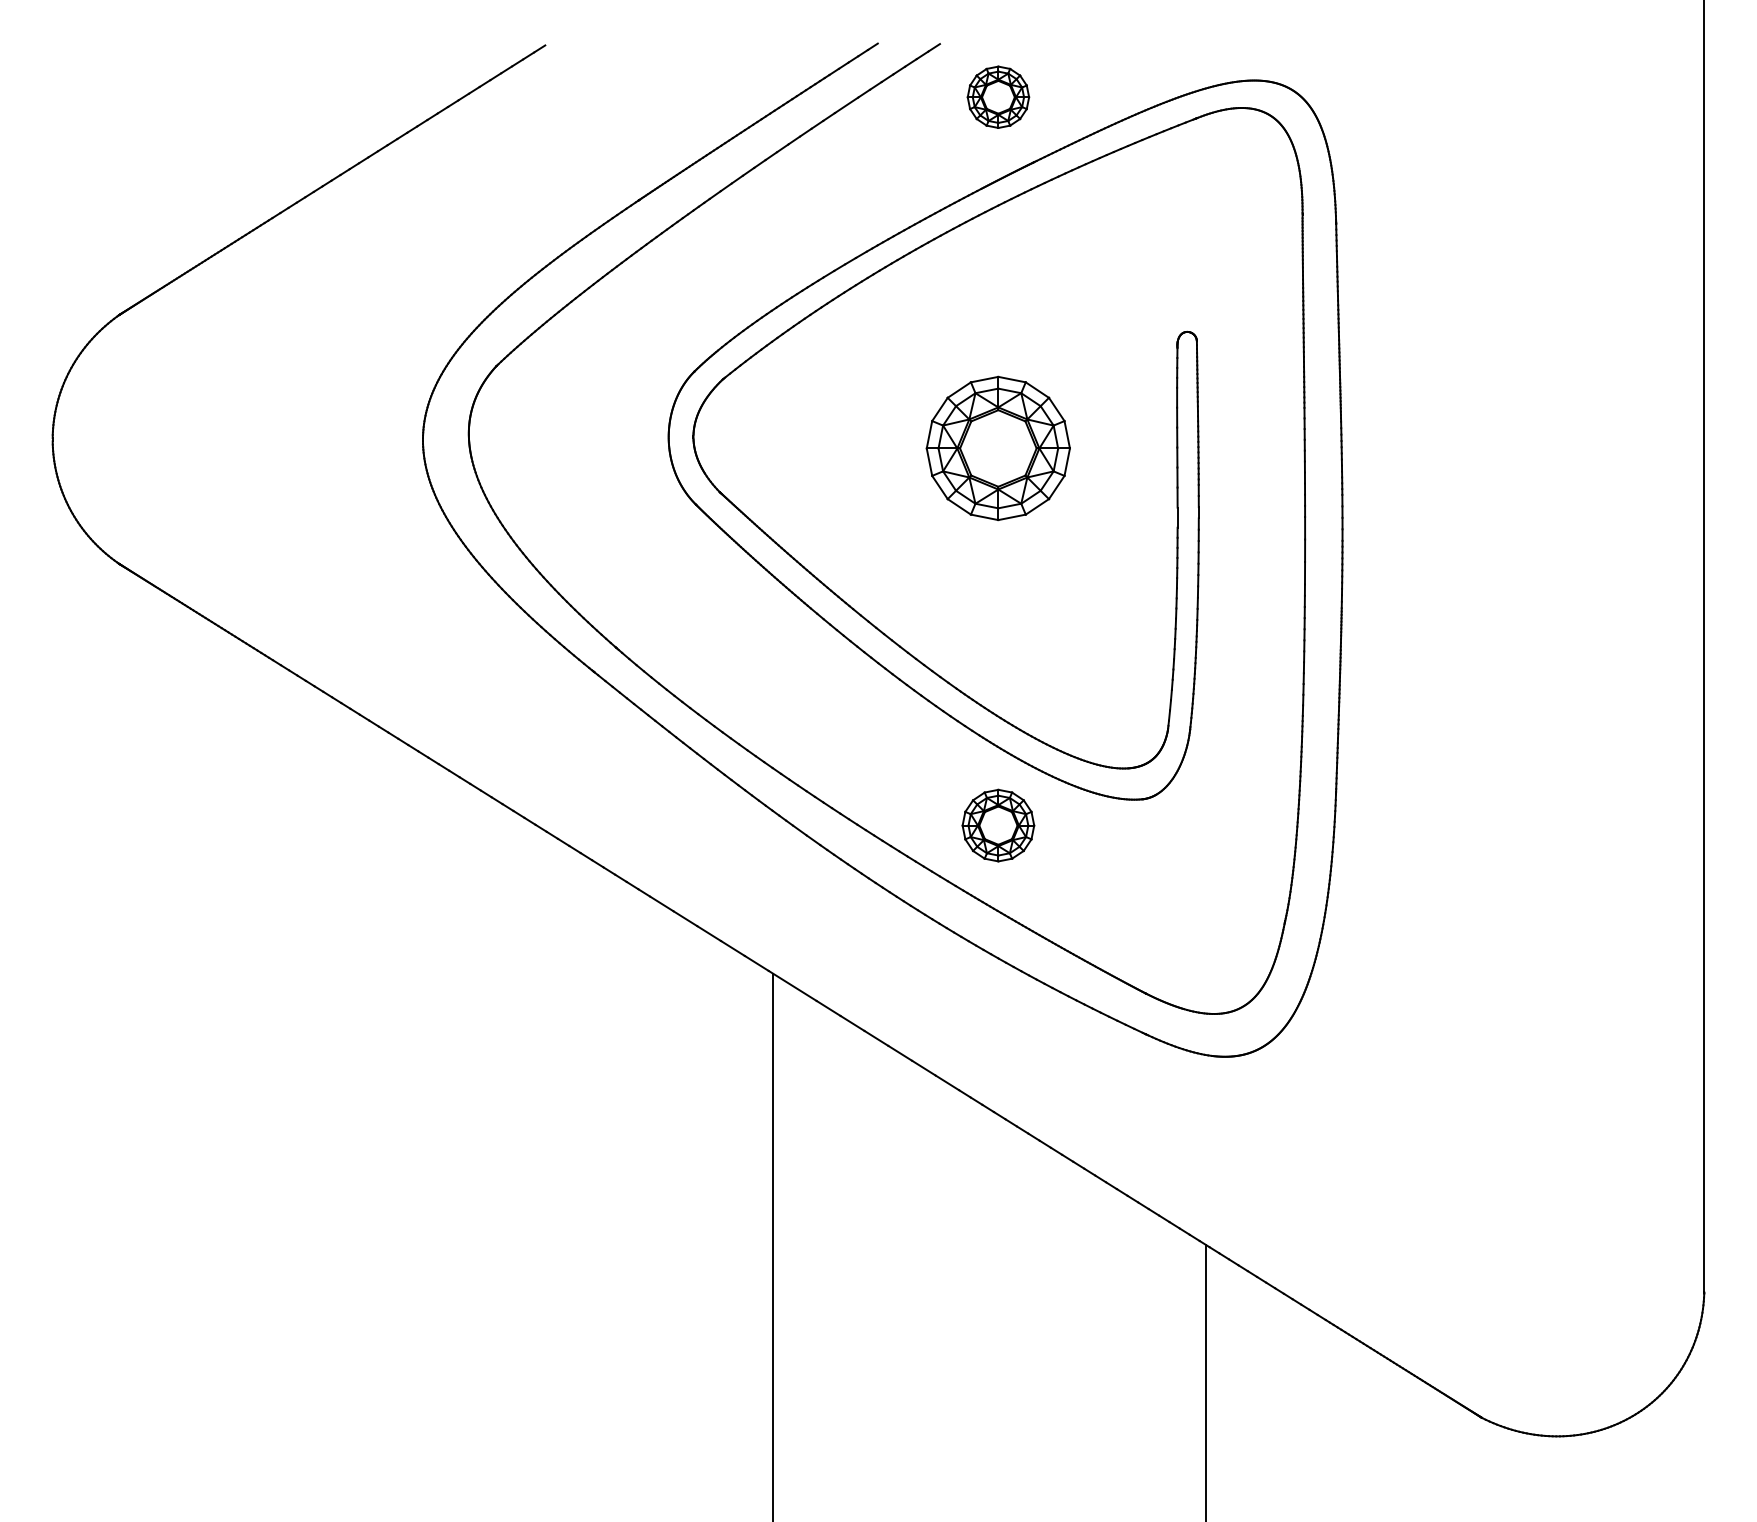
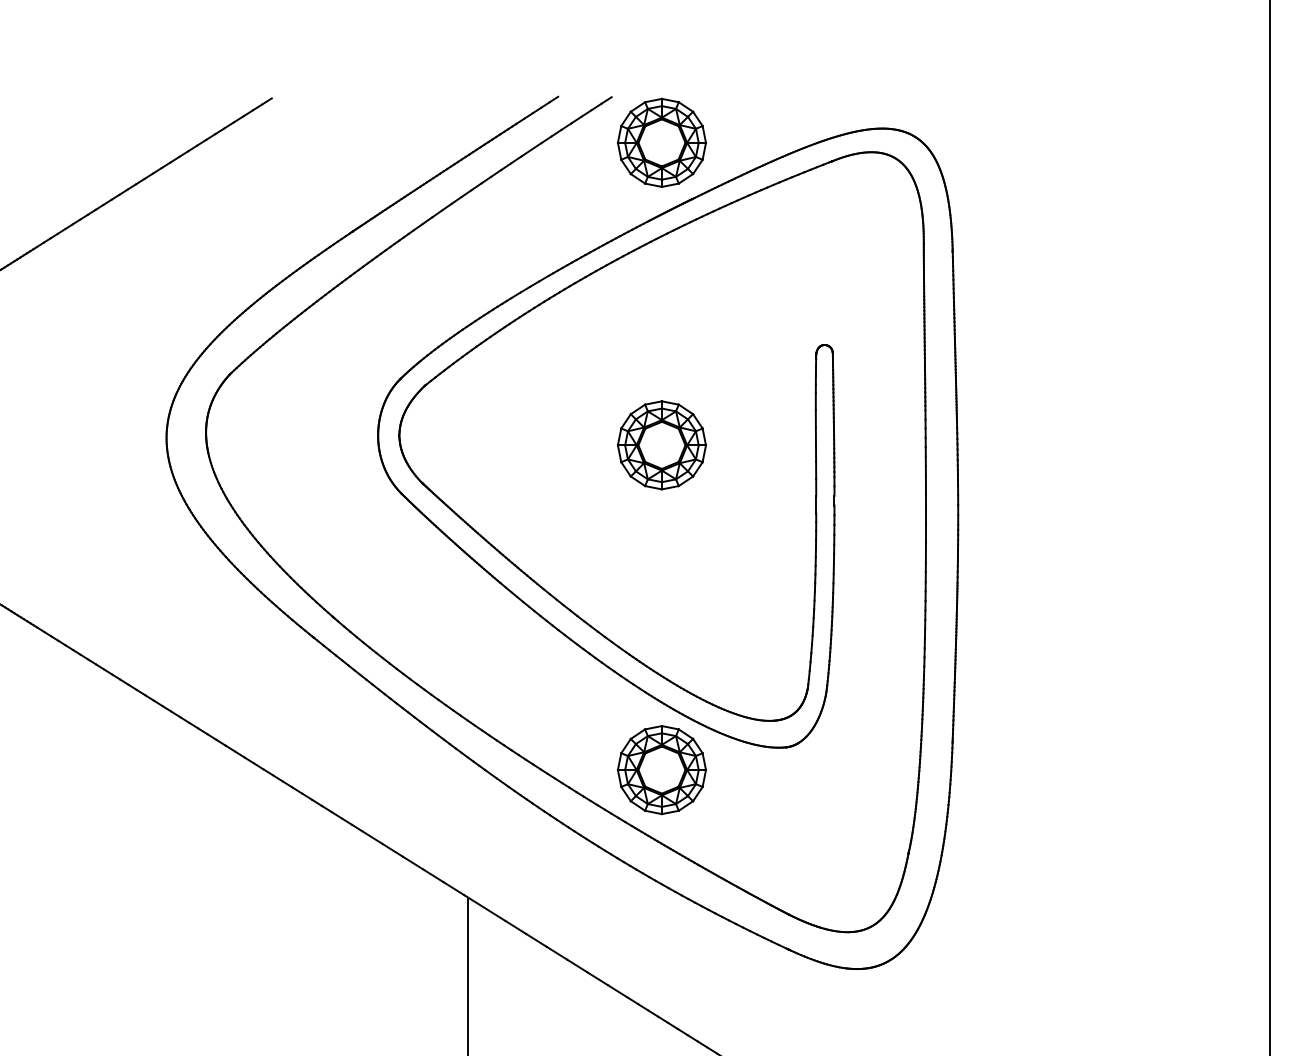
part: (998, 97) -> (662, 143), size x1.67
part: (998, 448) -> (662, 445), size x0.71
part: (998, 825) -> (662, 769), size x1.43

